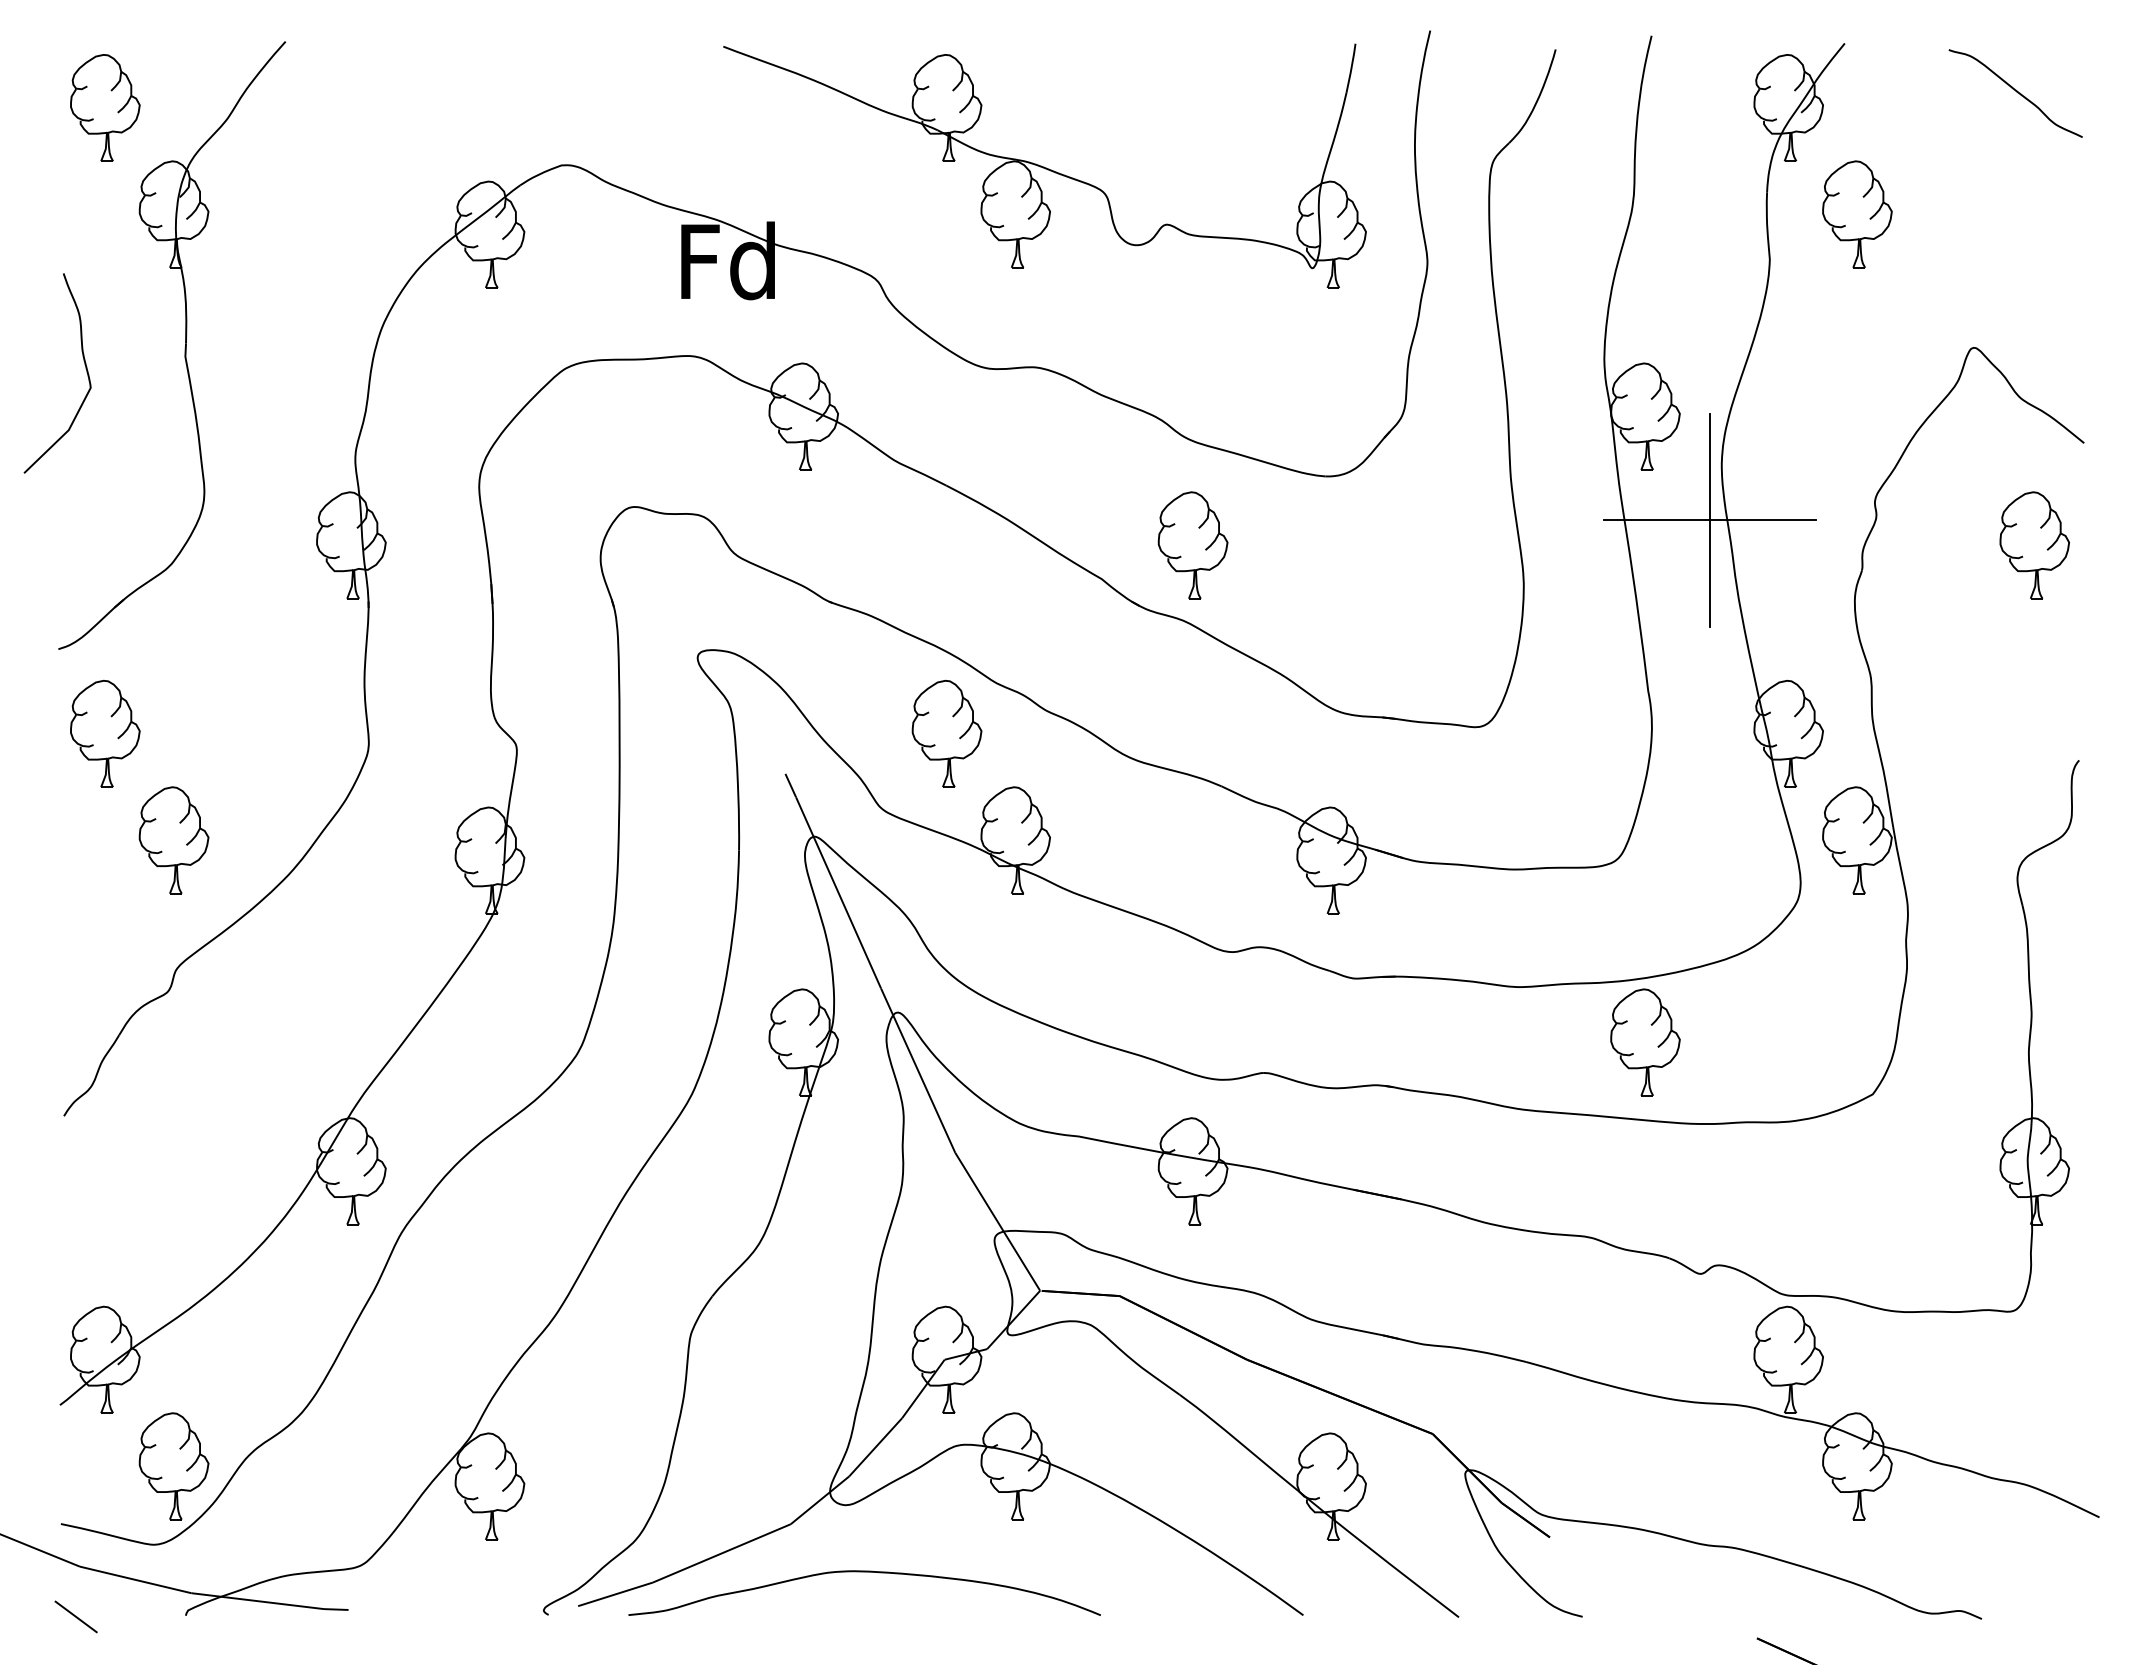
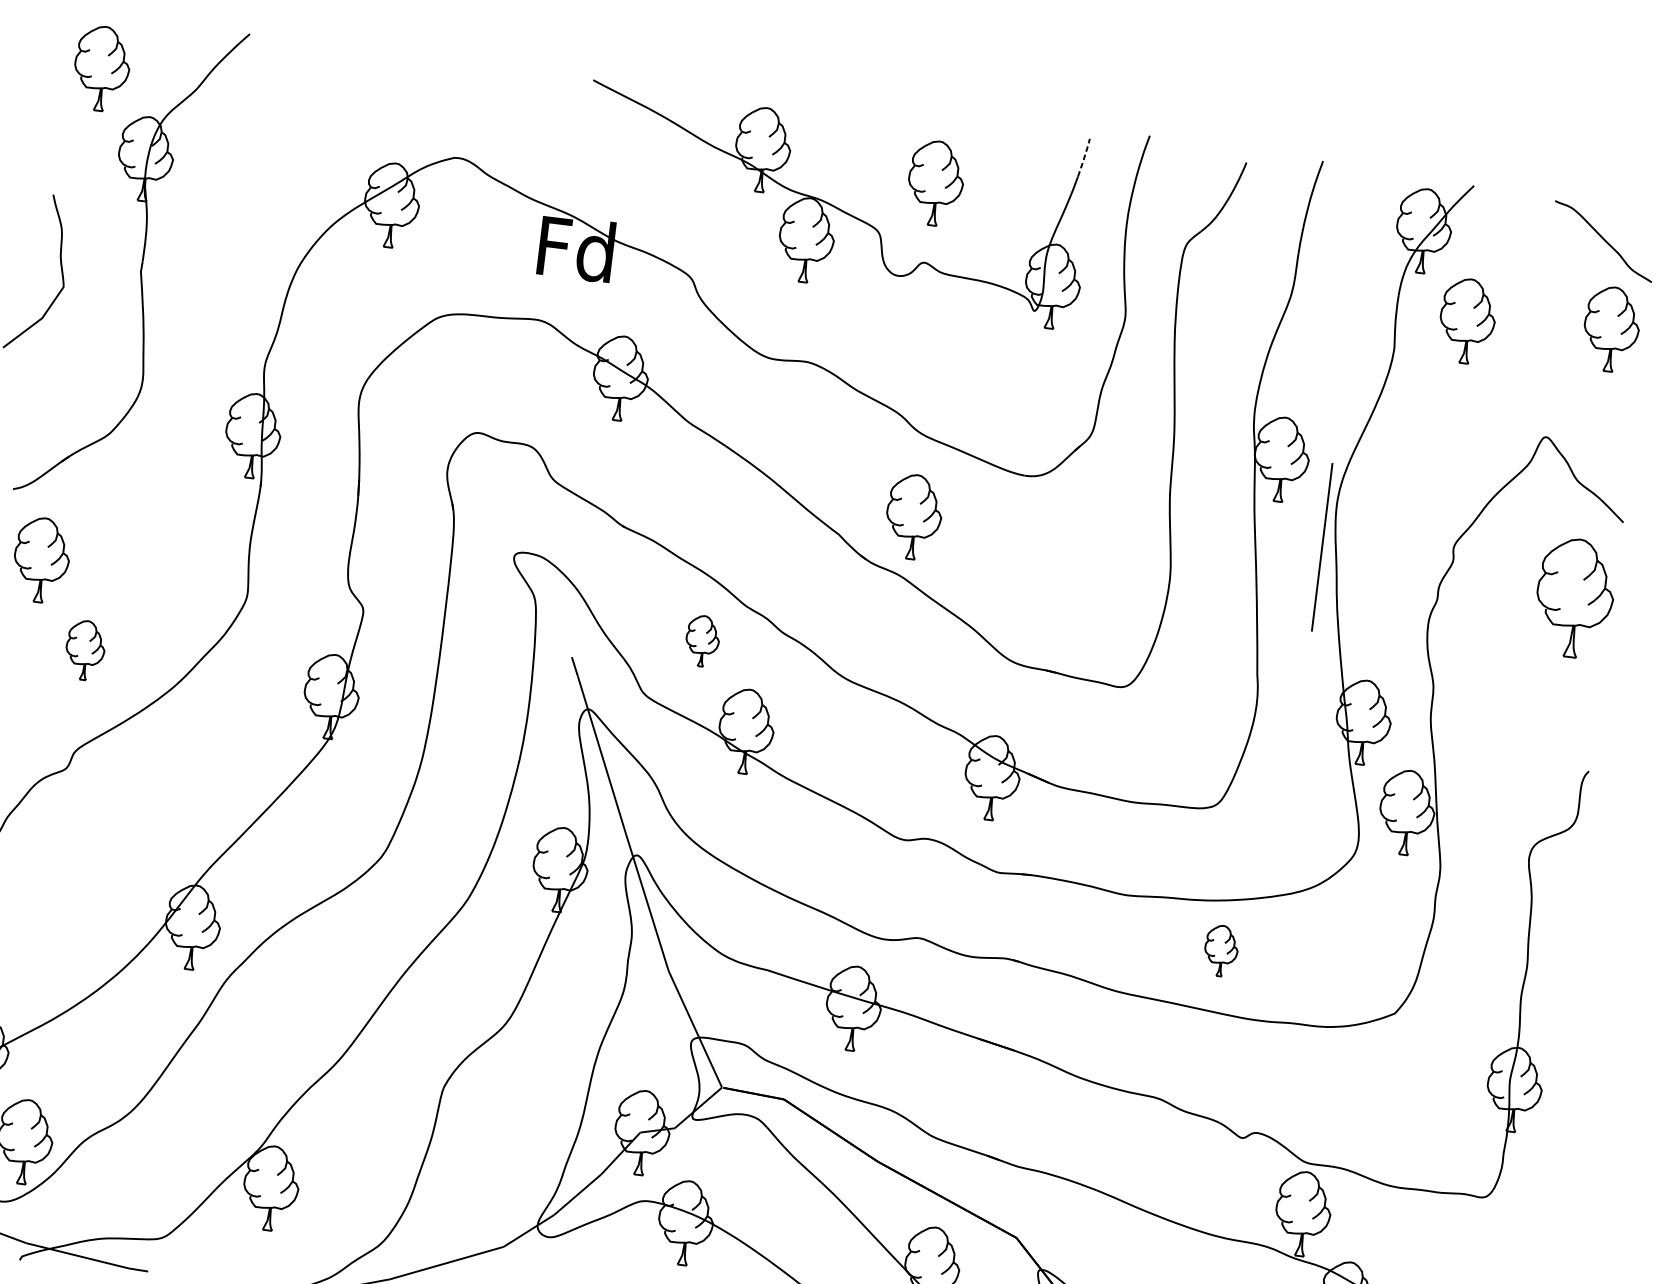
line: (1351, 68) -> (1084, 157), solid -> dashed
part: (1168, 123) -> (935, 183), added
part: (2039, 202) -> (1611, 329), added
line: (1709, 520) -> (1321, 547), removed
part: (2034, 545) -> (1574, 598), size x1.4
part: (946, 733) -> (702, 640), size x0.6
part: (173, 840) -> (84, 650), size x0.7
part: (1645, 1042) -> (1221, 951), size x0.6

